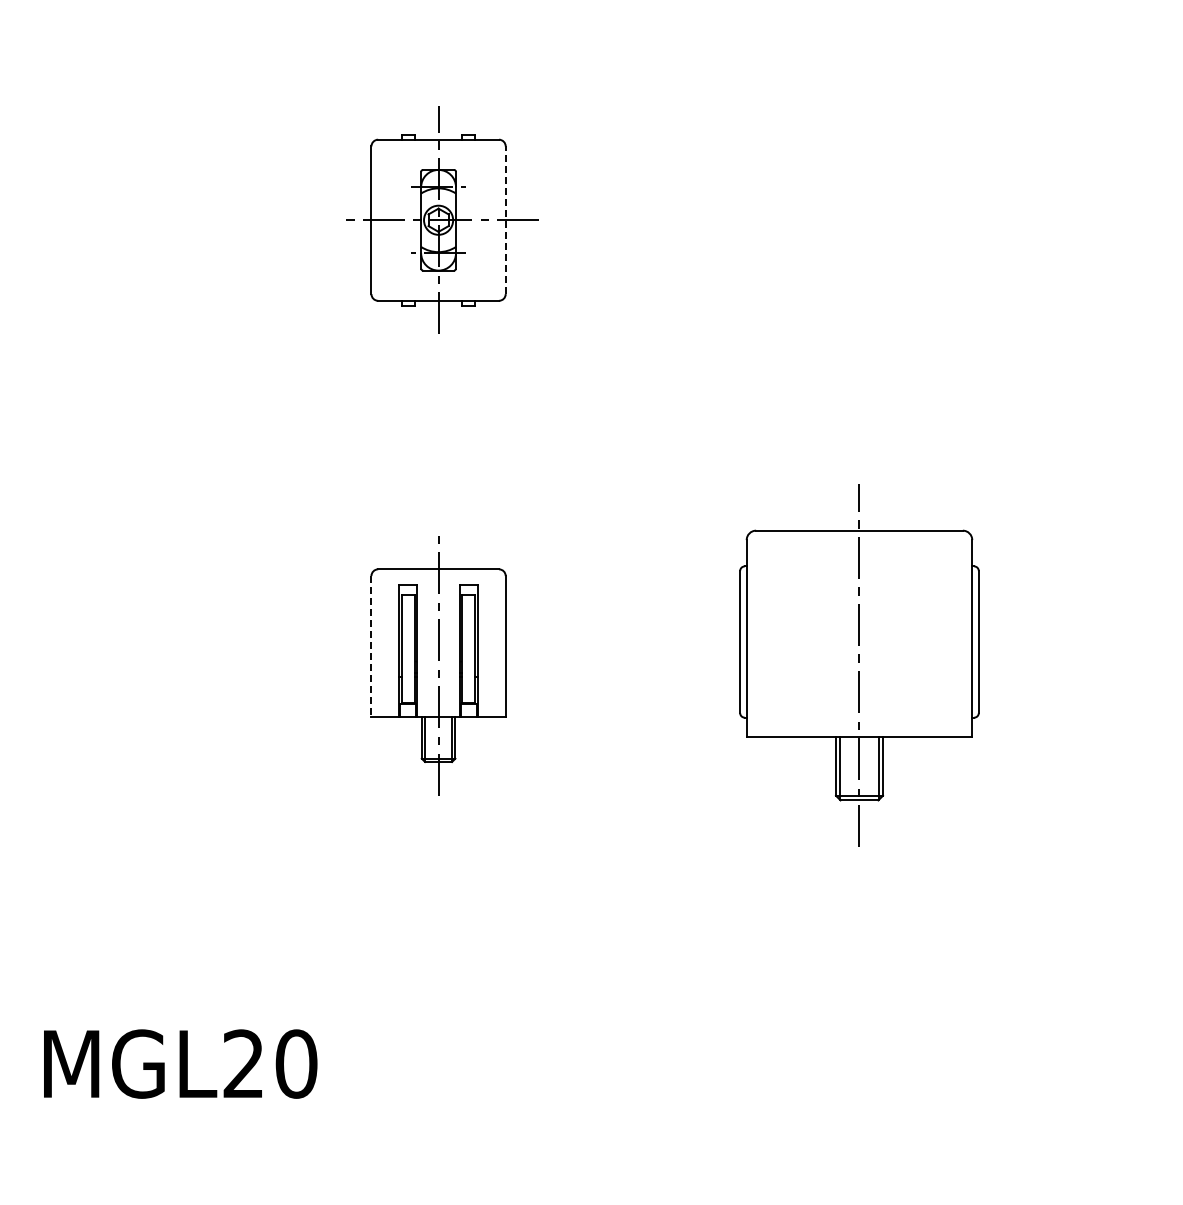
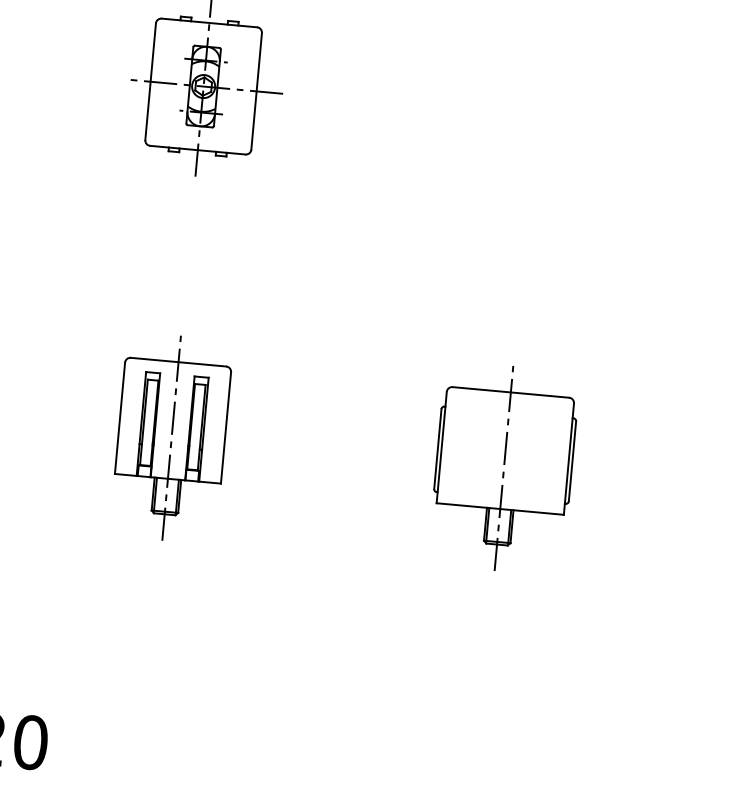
line: (505, 220) -> (256, 91), dashed -> solid
line: (371, 647) -> (119, 419), dashed -> solid
part: (859, 665) -> (503, 468), size x0.71

